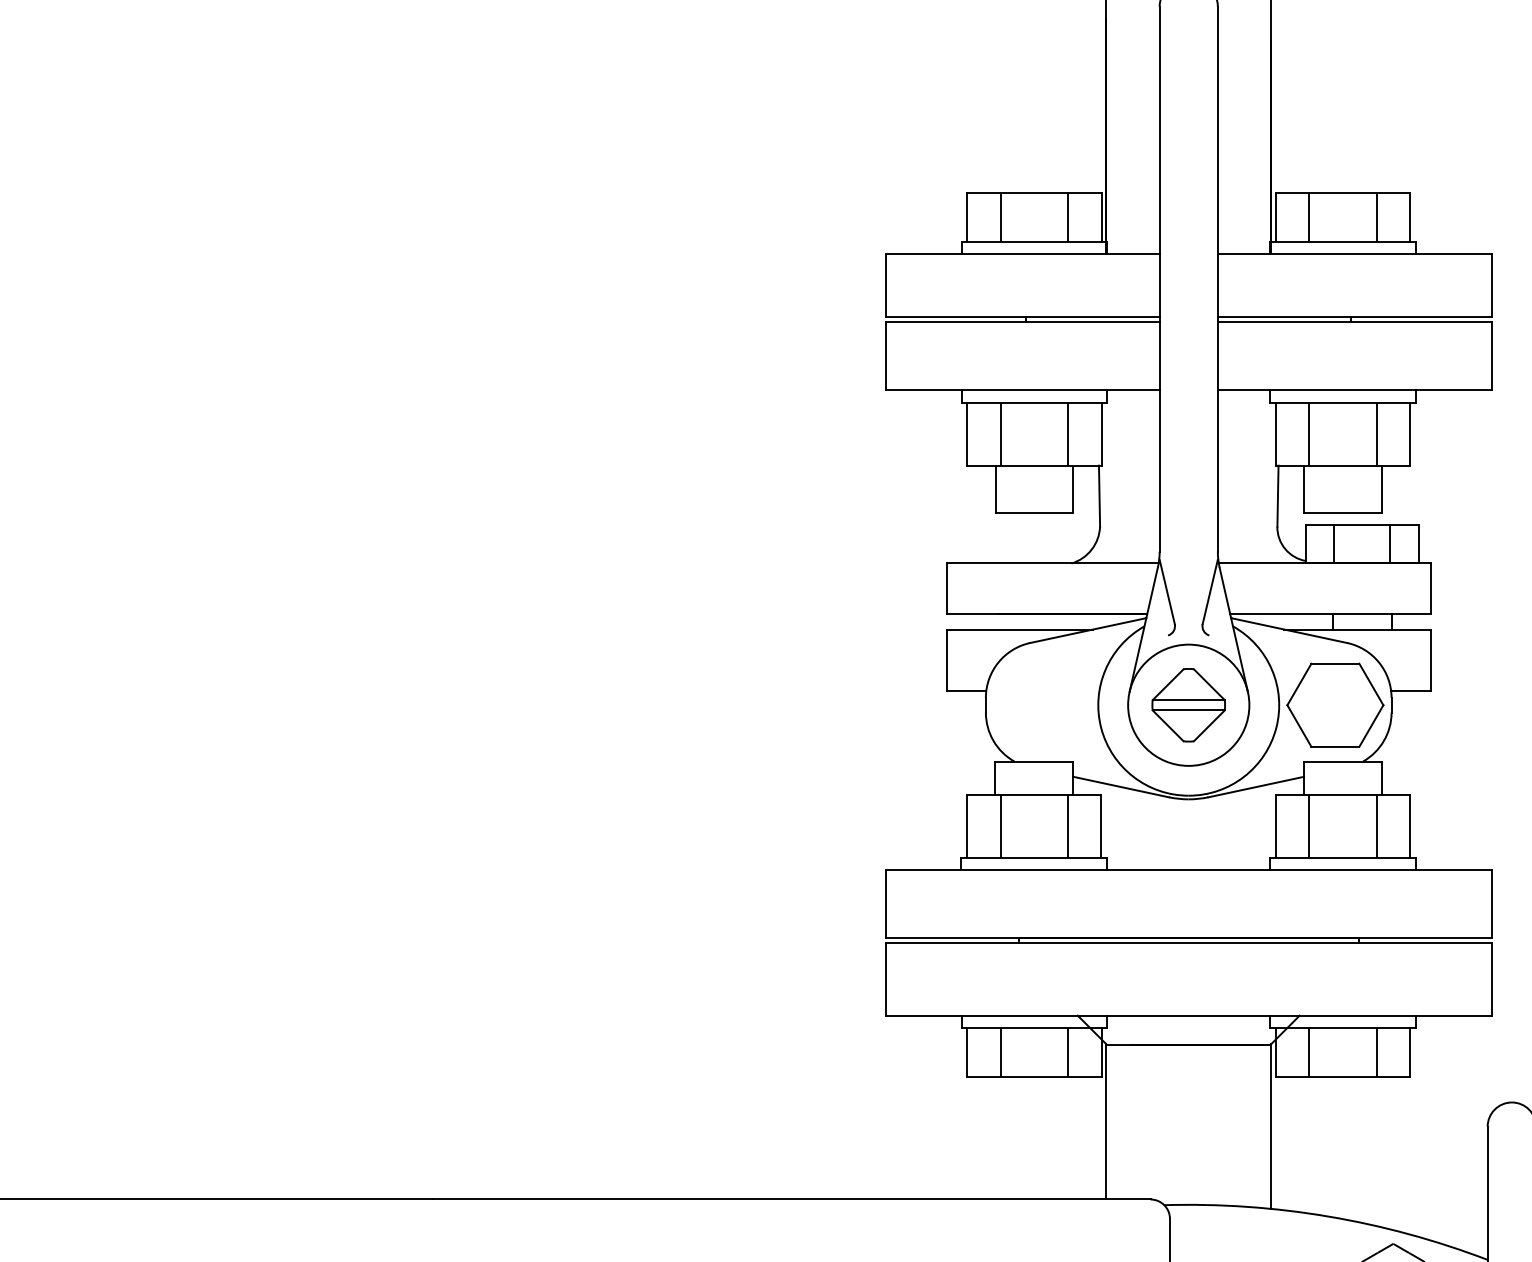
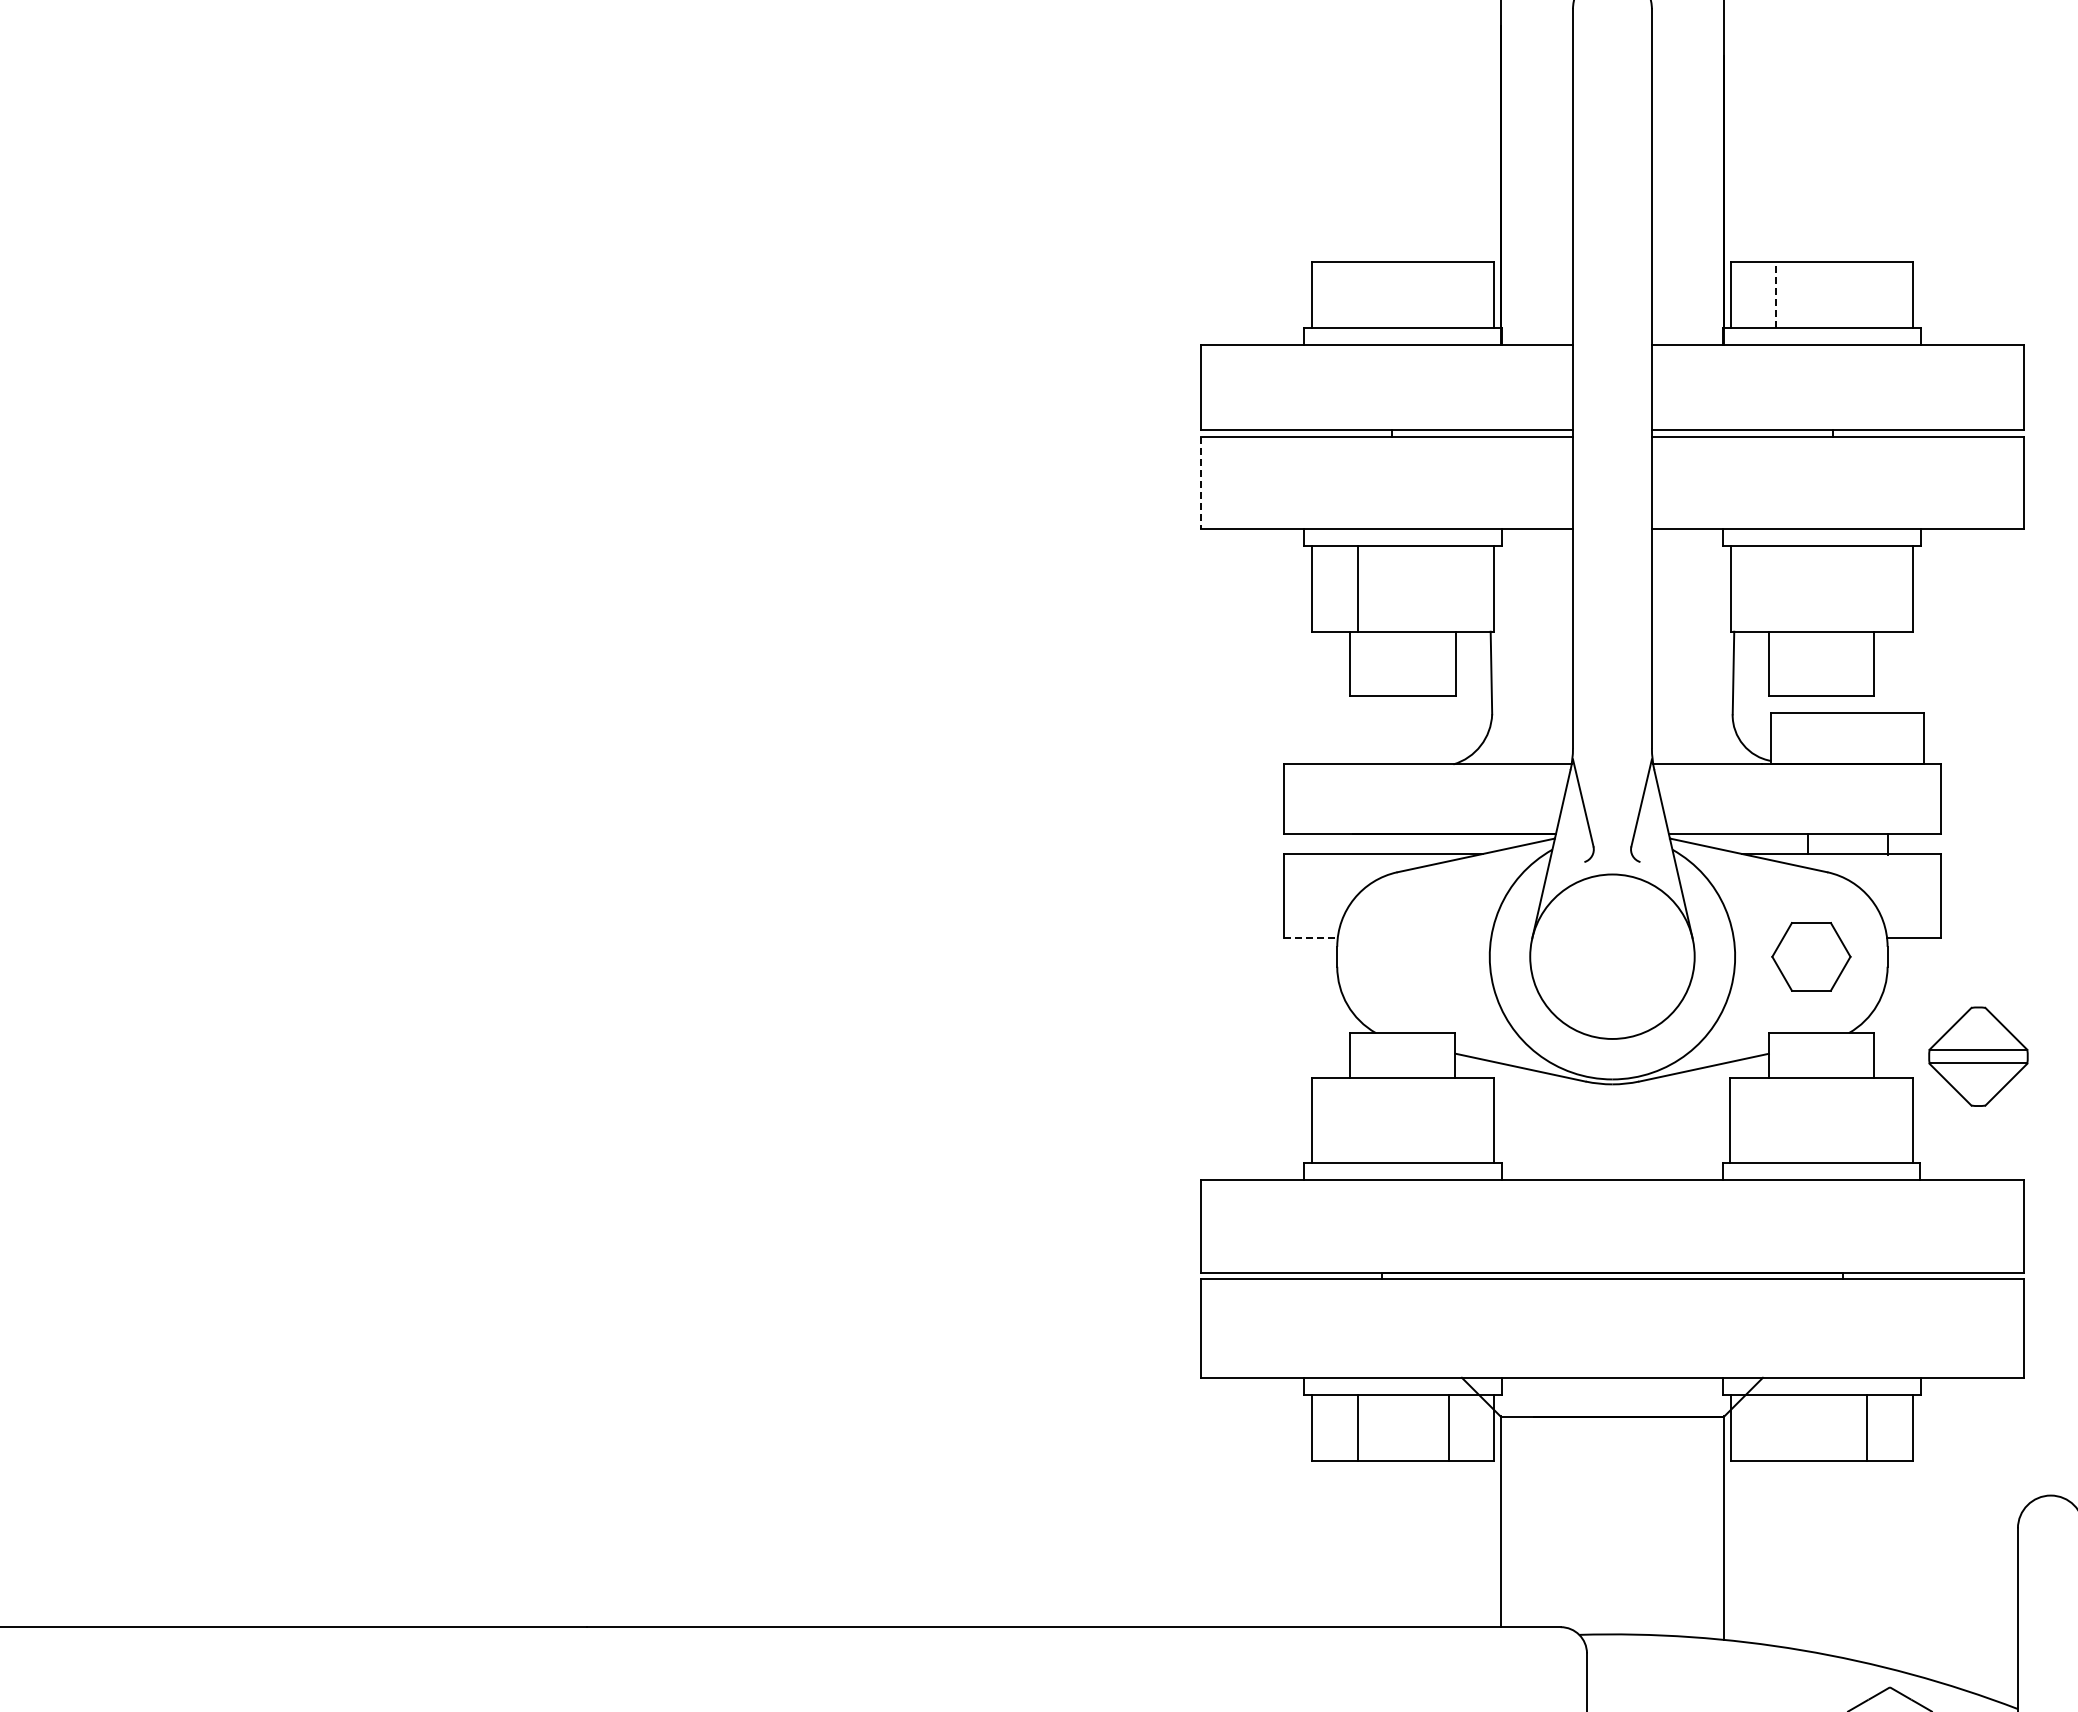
line: (1000, 217) -> (1357, 294), removed
line: (1067, 217) -> (1448, 294), removed
line: (1309, 217) -> (1776, 294), solid -> dashed
line: (1376, 217) -> (1867, 294), removed
line: (885, 356) -> (1201, 483), solid -> dashed
line: (1067, 433) -> (1448, 588), removed
line: (1309, 433) -> (1776, 588), removed
line: (1376, 433) -> (1867, 588), removed
line: (1334, 544) -> (1809, 738), removed
line: (1390, 544) -> (1886, 738), removed
line: (966, 691) -> (1311, 937), solid -> dashed
part: (1188, 705) -> (1978, 1056), moved
part: (1335, 705) -> (1811, 956), size x0.6
line: (1000, 825) -> (1357, 1120), removed
line: (1067, 825) -> (1448, 1120), removed
line: (1308, 825) -> (1775, 1120), removed
line: (1376, 825) -> (1867, 1120), removed
line: (1309, 1052) -> (1776, 1427), removed

